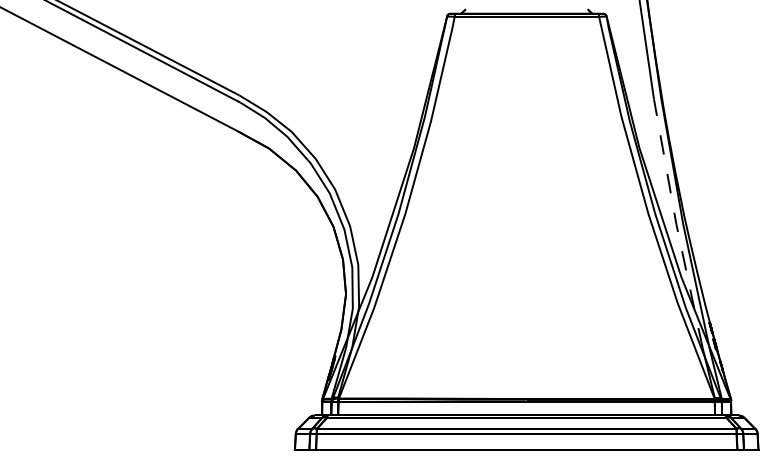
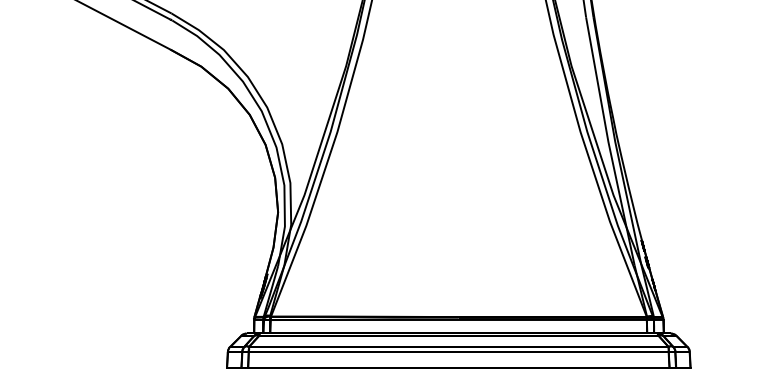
line: (676, 224) -> (608, 142), dashed -> solid

